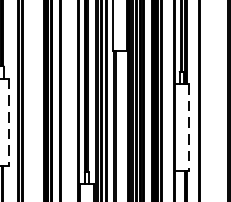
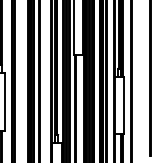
line: (8, 121) -> (5, 101), dashed -> solid
line: (189, 127) -> (124, 105), dashed -> solid

